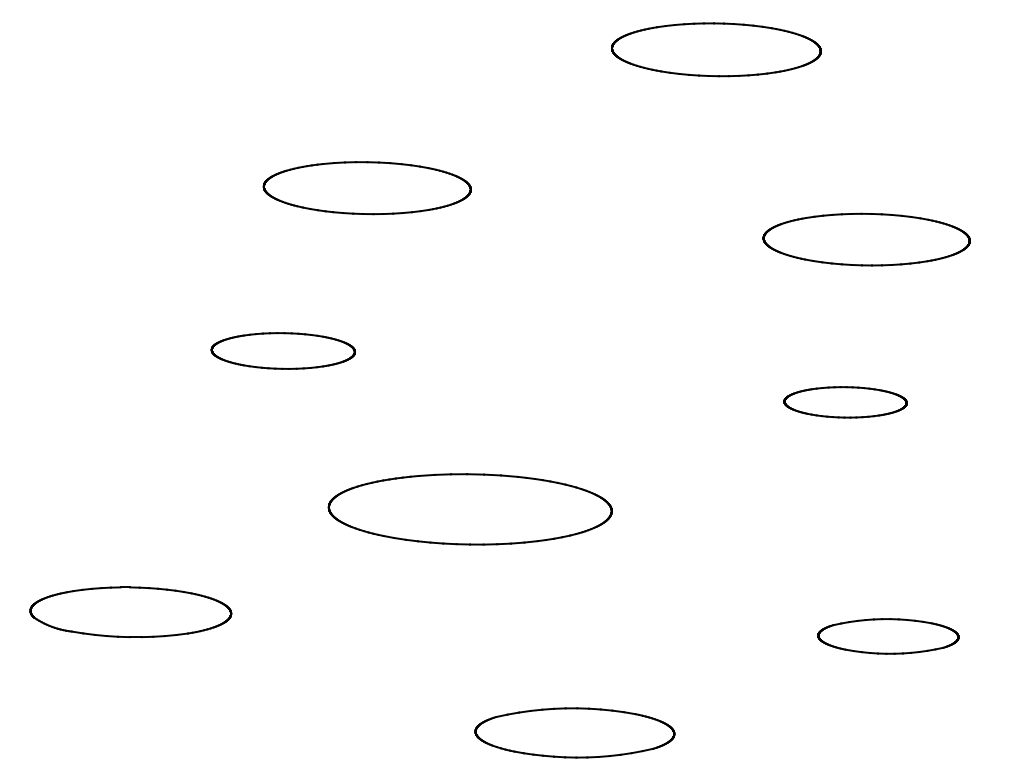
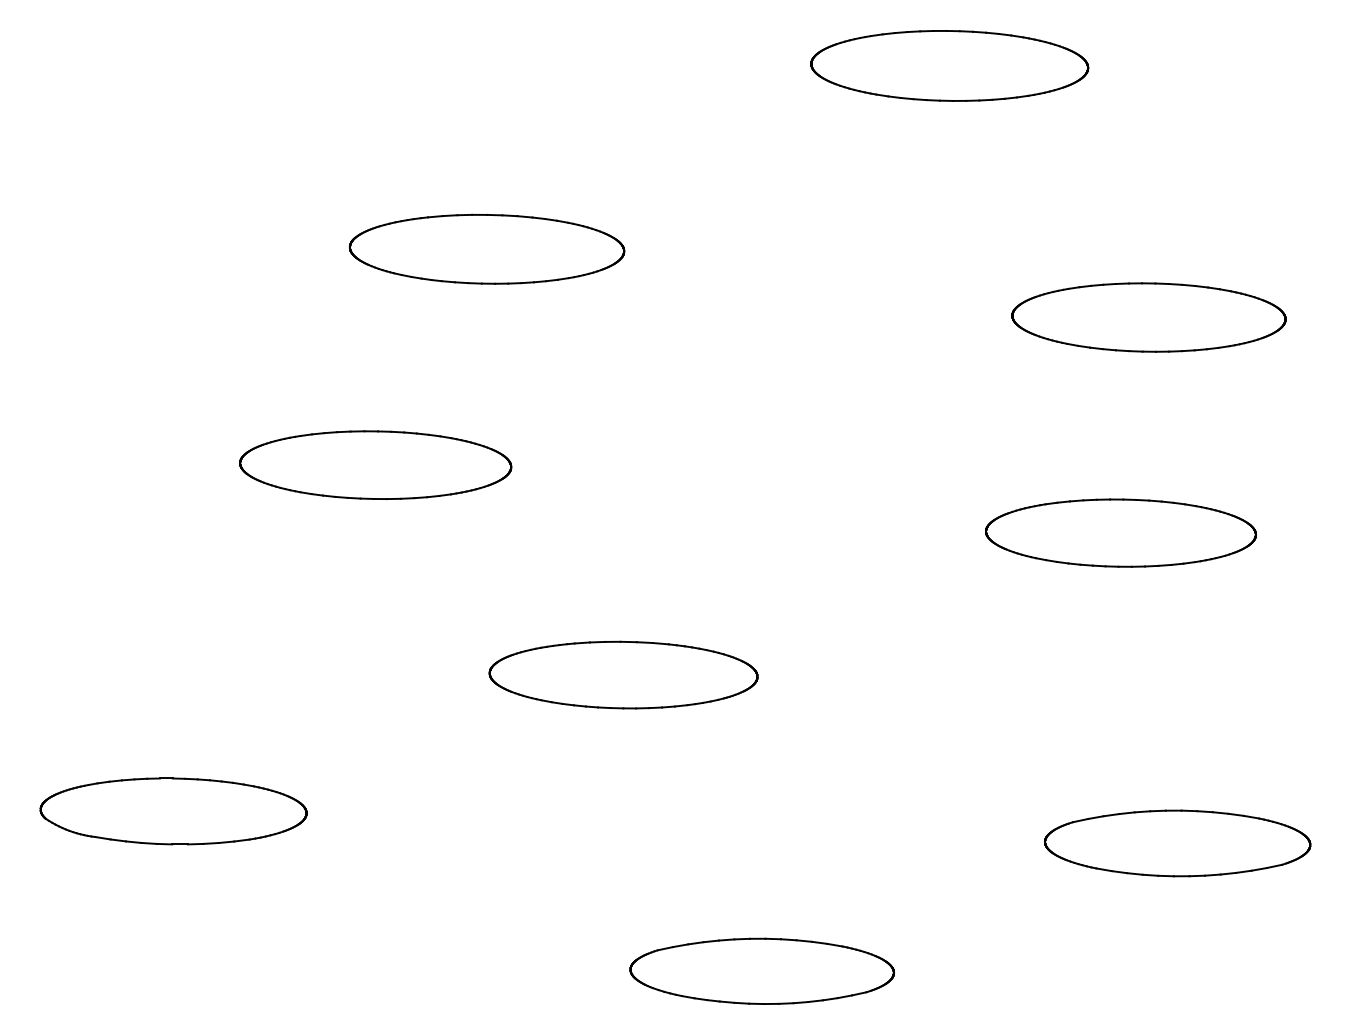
part: (283, 350) -> (375, 464), size x1.43
part: (845, 402) -> (1120, 533), size x1.67
part: (470, 509) -> (623, 675), size x0.71
part: (888, 636) -> (1177, 843), size x1.43

